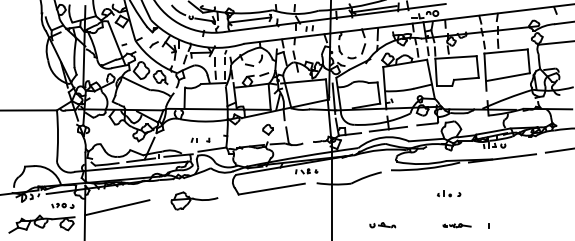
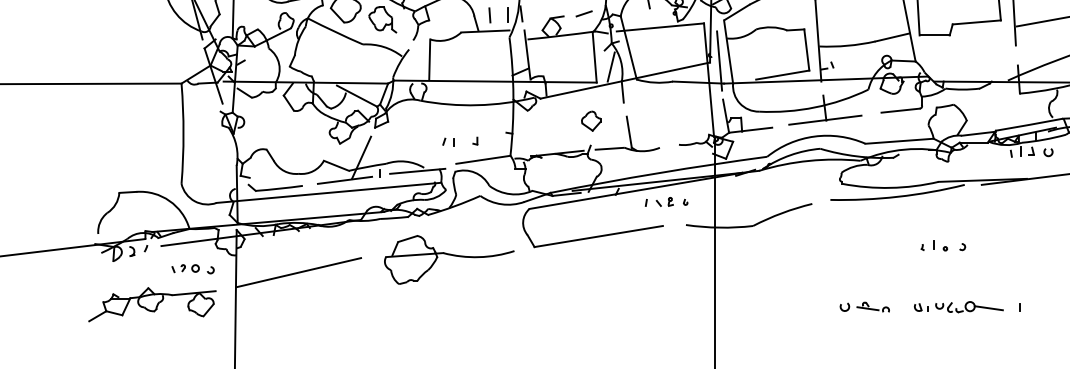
part: (194, 200) -> (448, 258), size x1.43
part: (382, 225) -> (864, 307), moved
part: (456, 225) -> (957, 307), size x1.67

